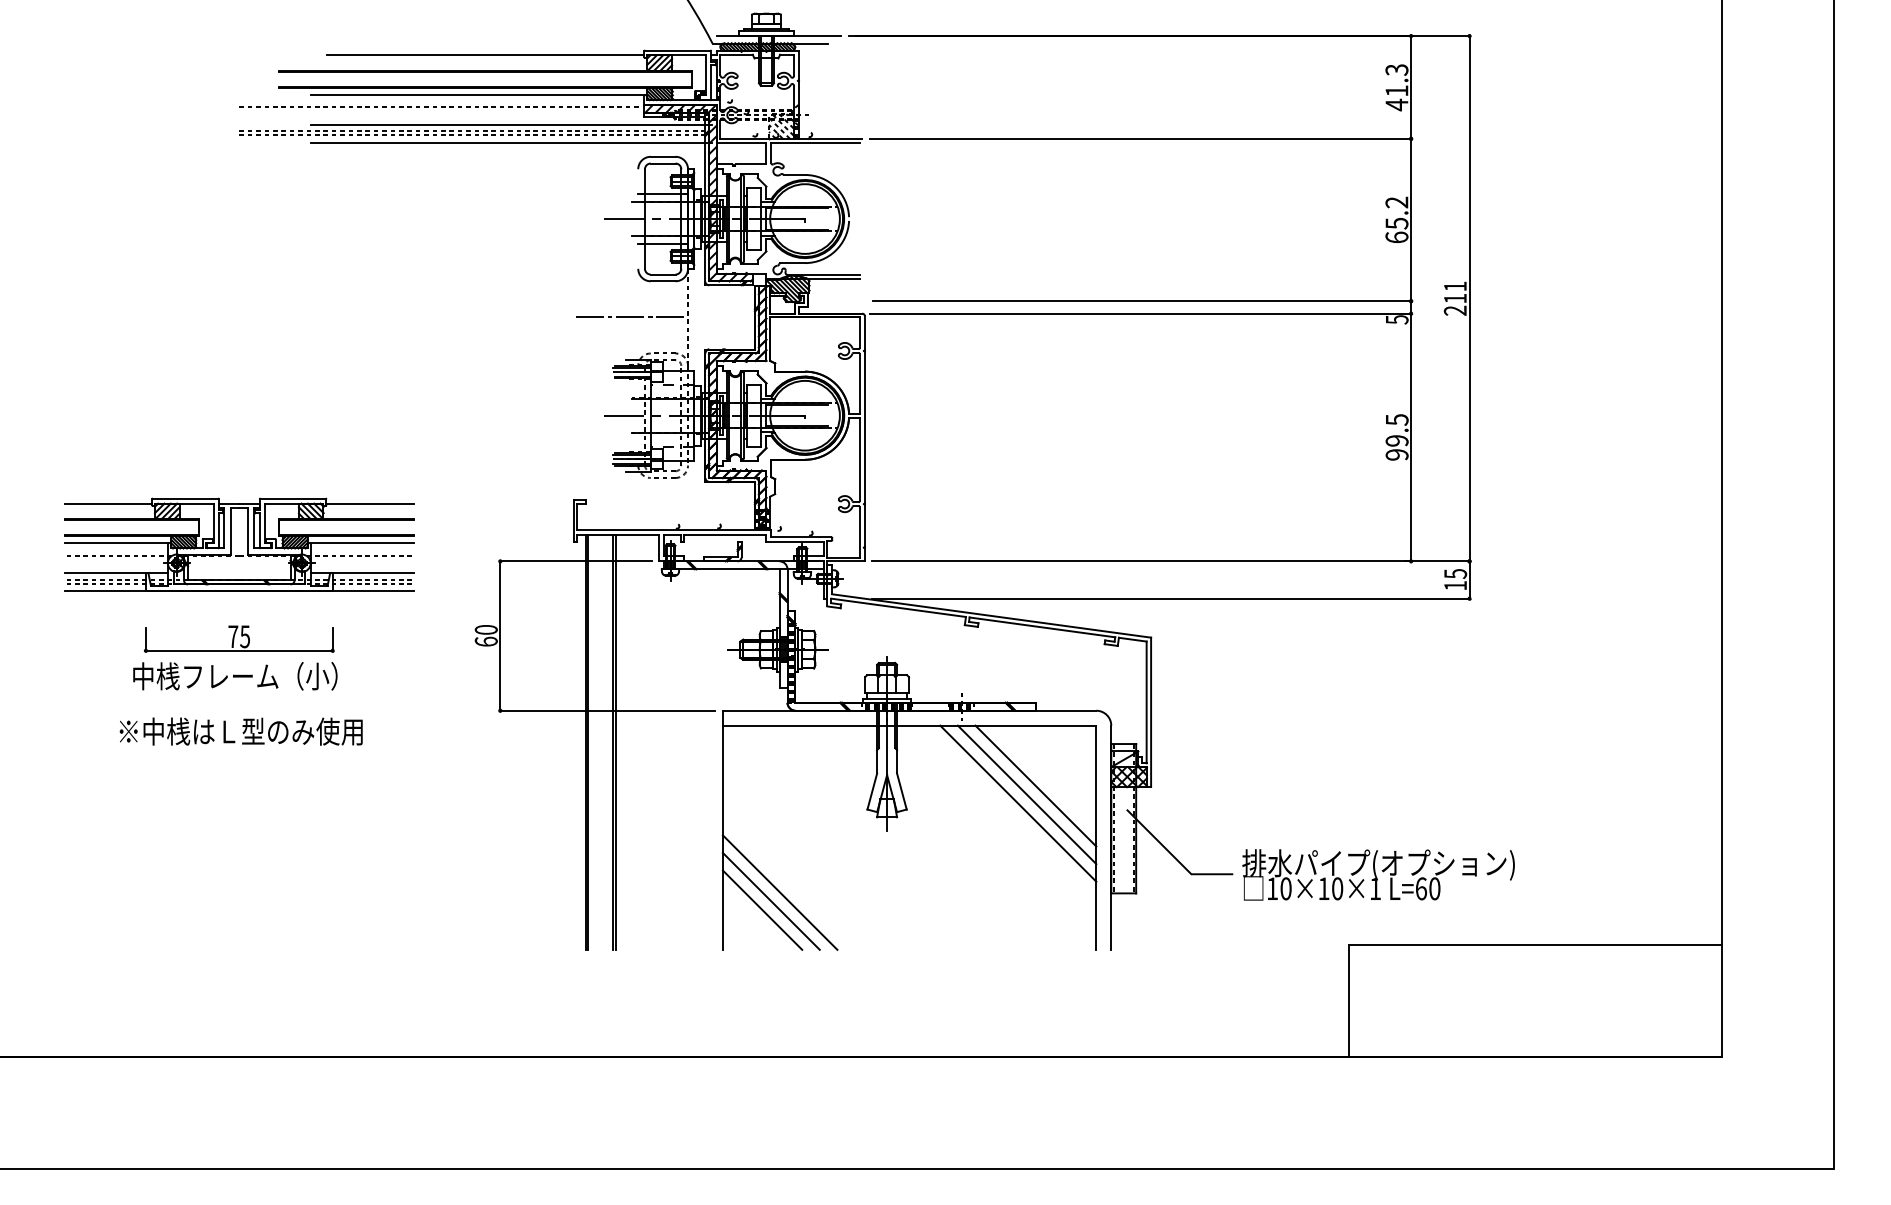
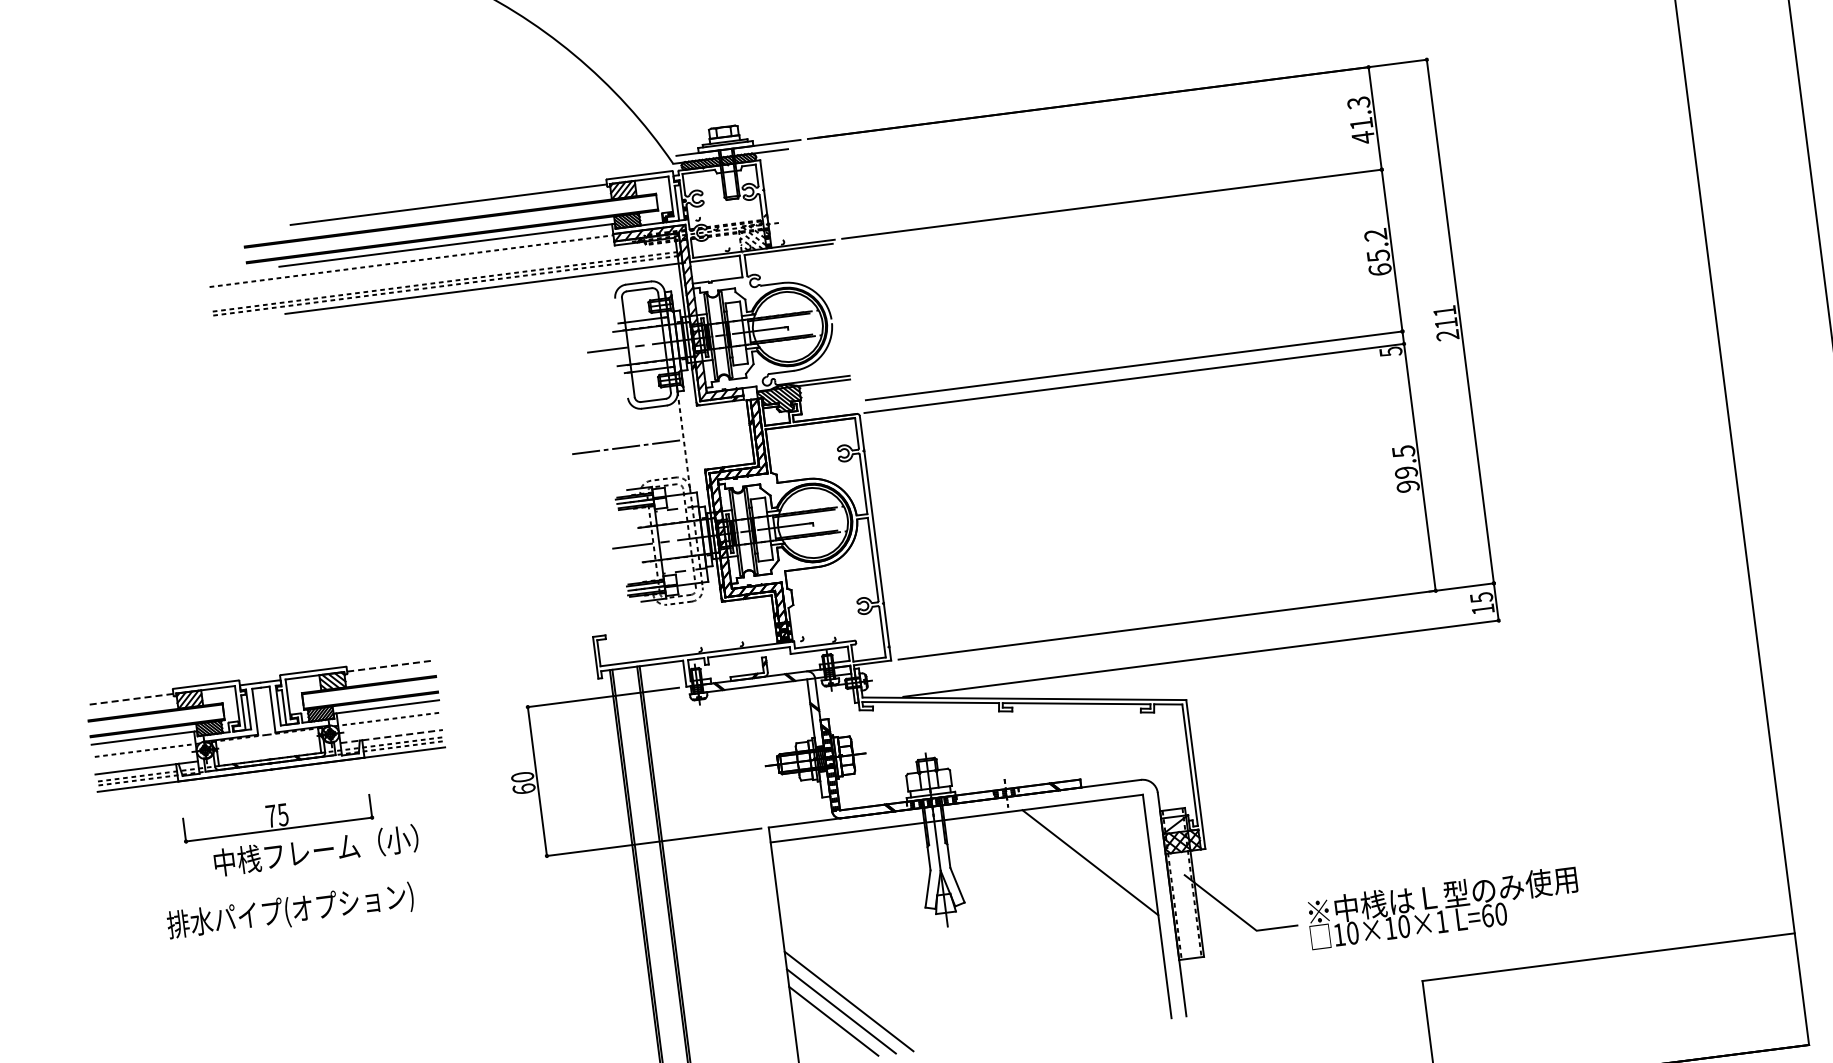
line: (510, 125) -> (482, 271), removed
line: (108, 503) -> (129, 699), solid -> dashed
line: (370, 503) -> (391, 665), solid -> dashed
line: (362, 573) -> (392, 736), solid -> dashed
text: (235, 676) -> (316, 850), moved
text: (240, 732) -> (290, 910), ※中桟はＬ型のみ使用 -> 排水パイプ(オプション)
line: (1026, 794) -> (1082, 872), removed
line: (1018, 803) -> (1075, 882), removed
text: (1378, 864) -> (1441, 897), 排水パイプ(オプション) -> ※中桟はＬ型のみ使用

